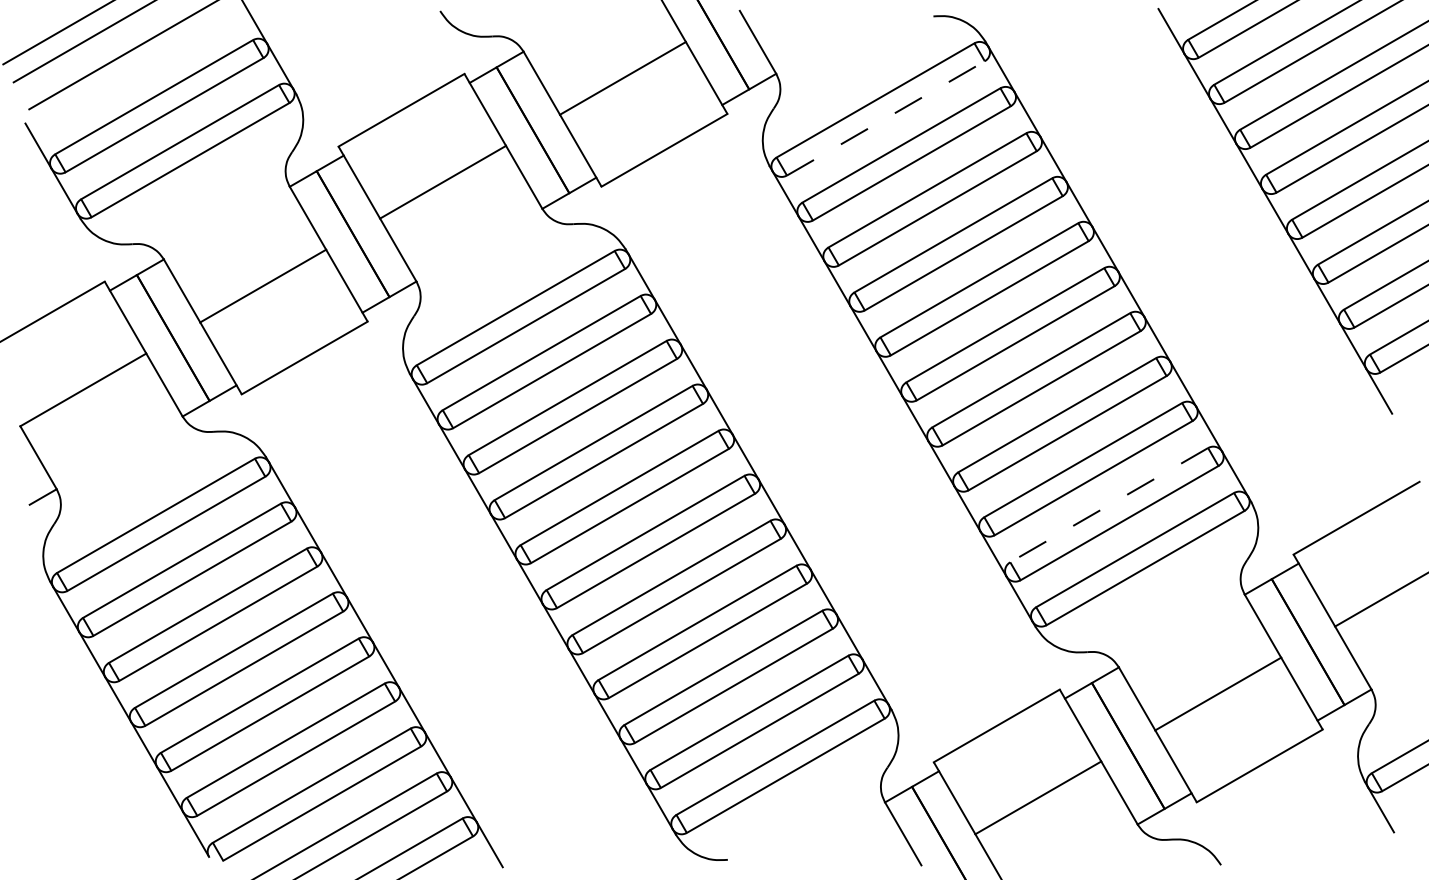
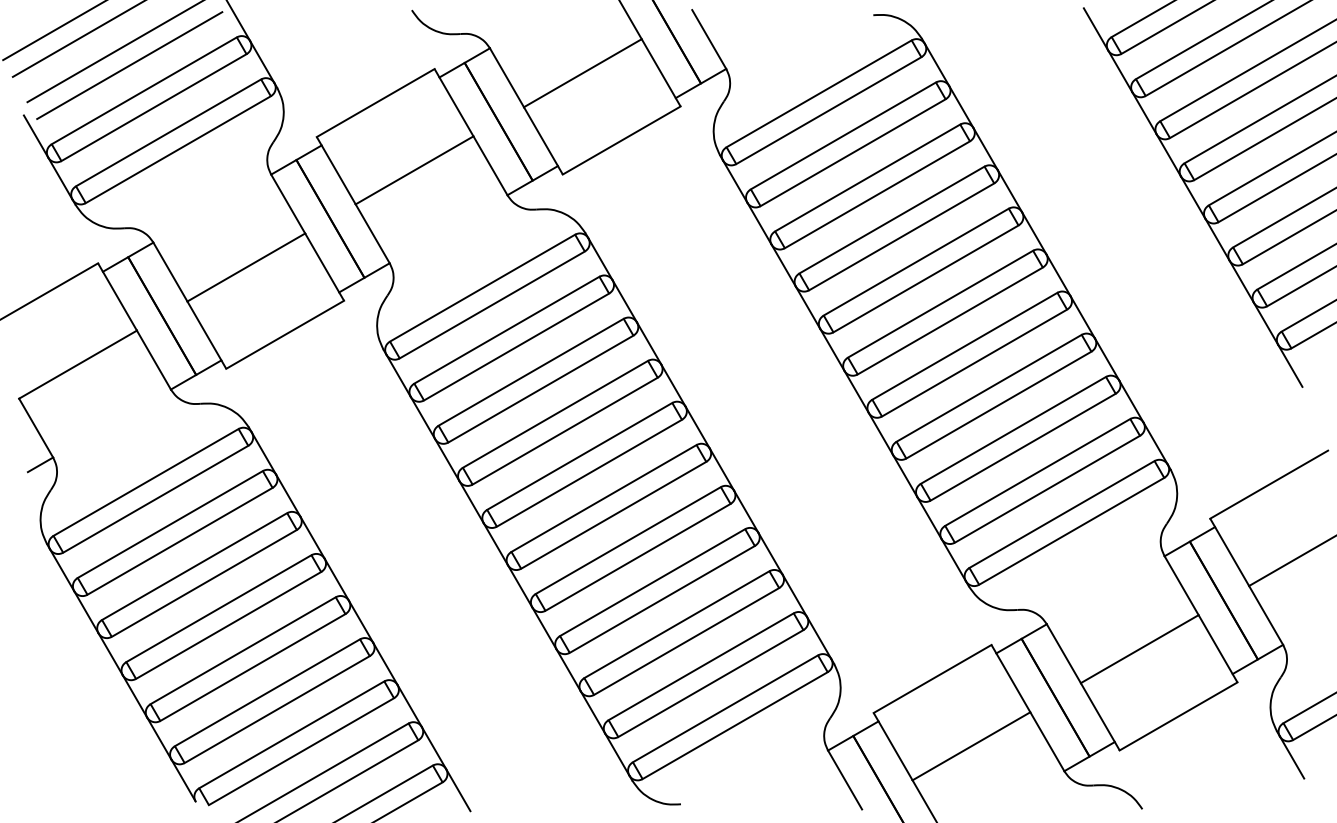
line: (138, 70) -> (129, 65), added
line: (886, 118) -> (829, 110), dashed -> solid
line: (1108, 505) -> (1037, 472), dashed -> solid

